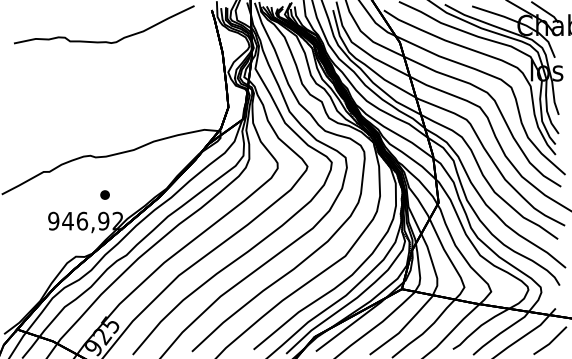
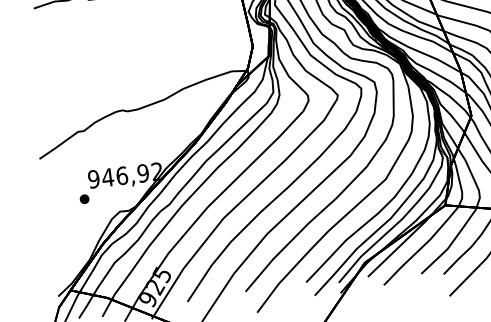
part: (104, 194) -> (83, 198), moved

